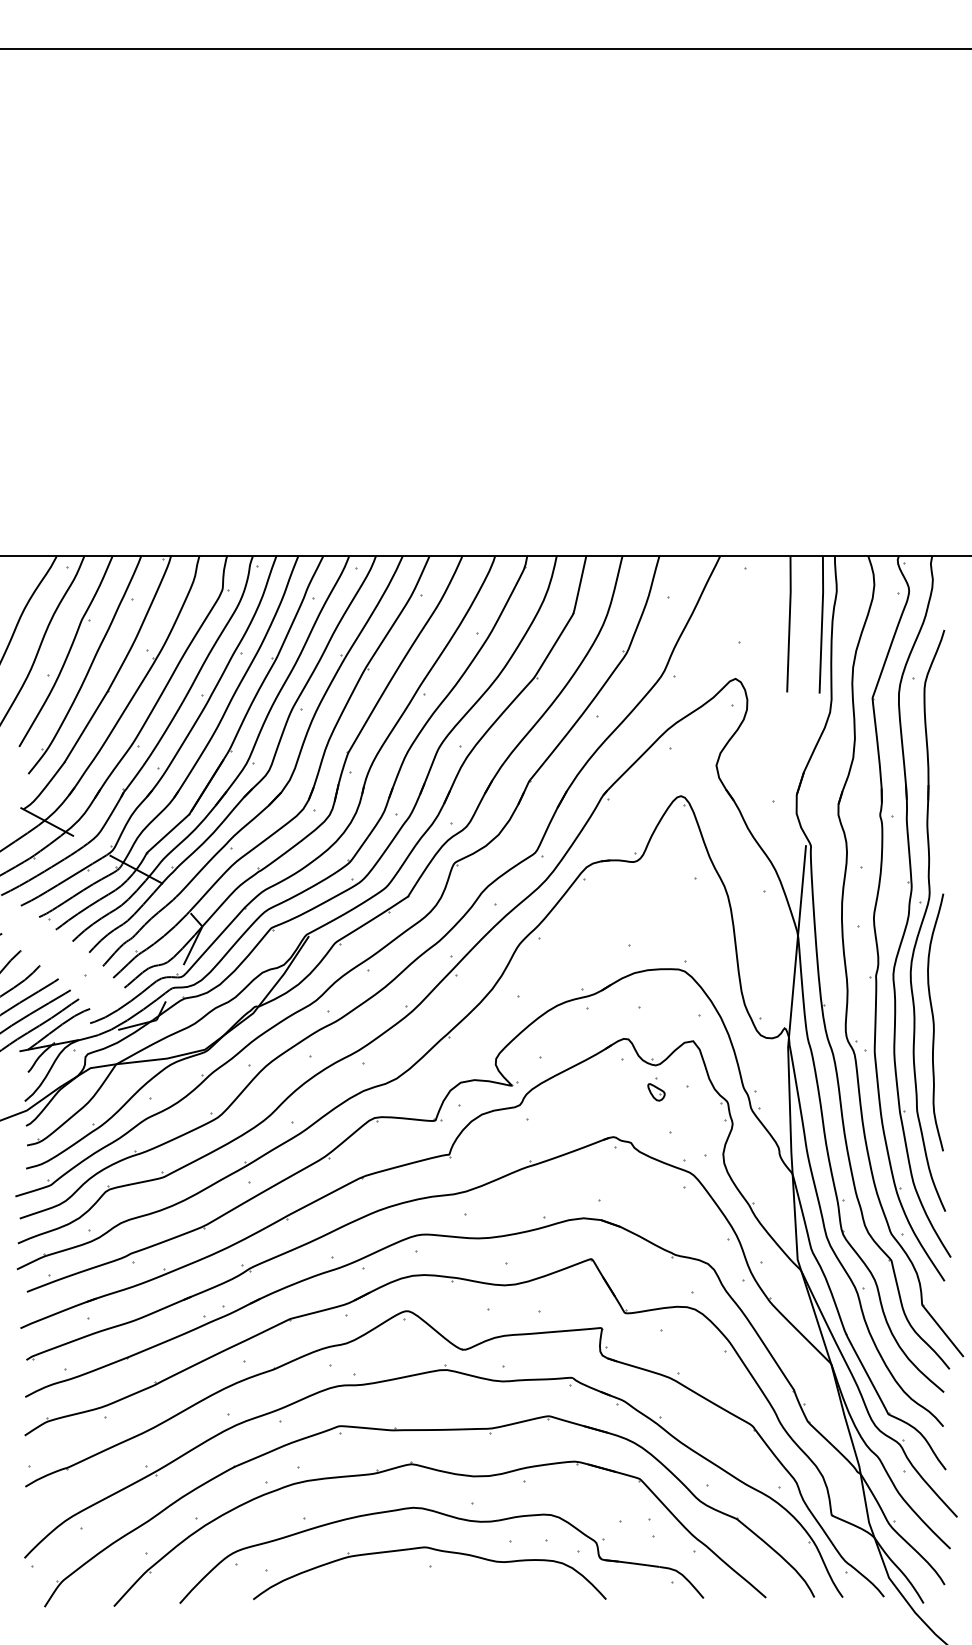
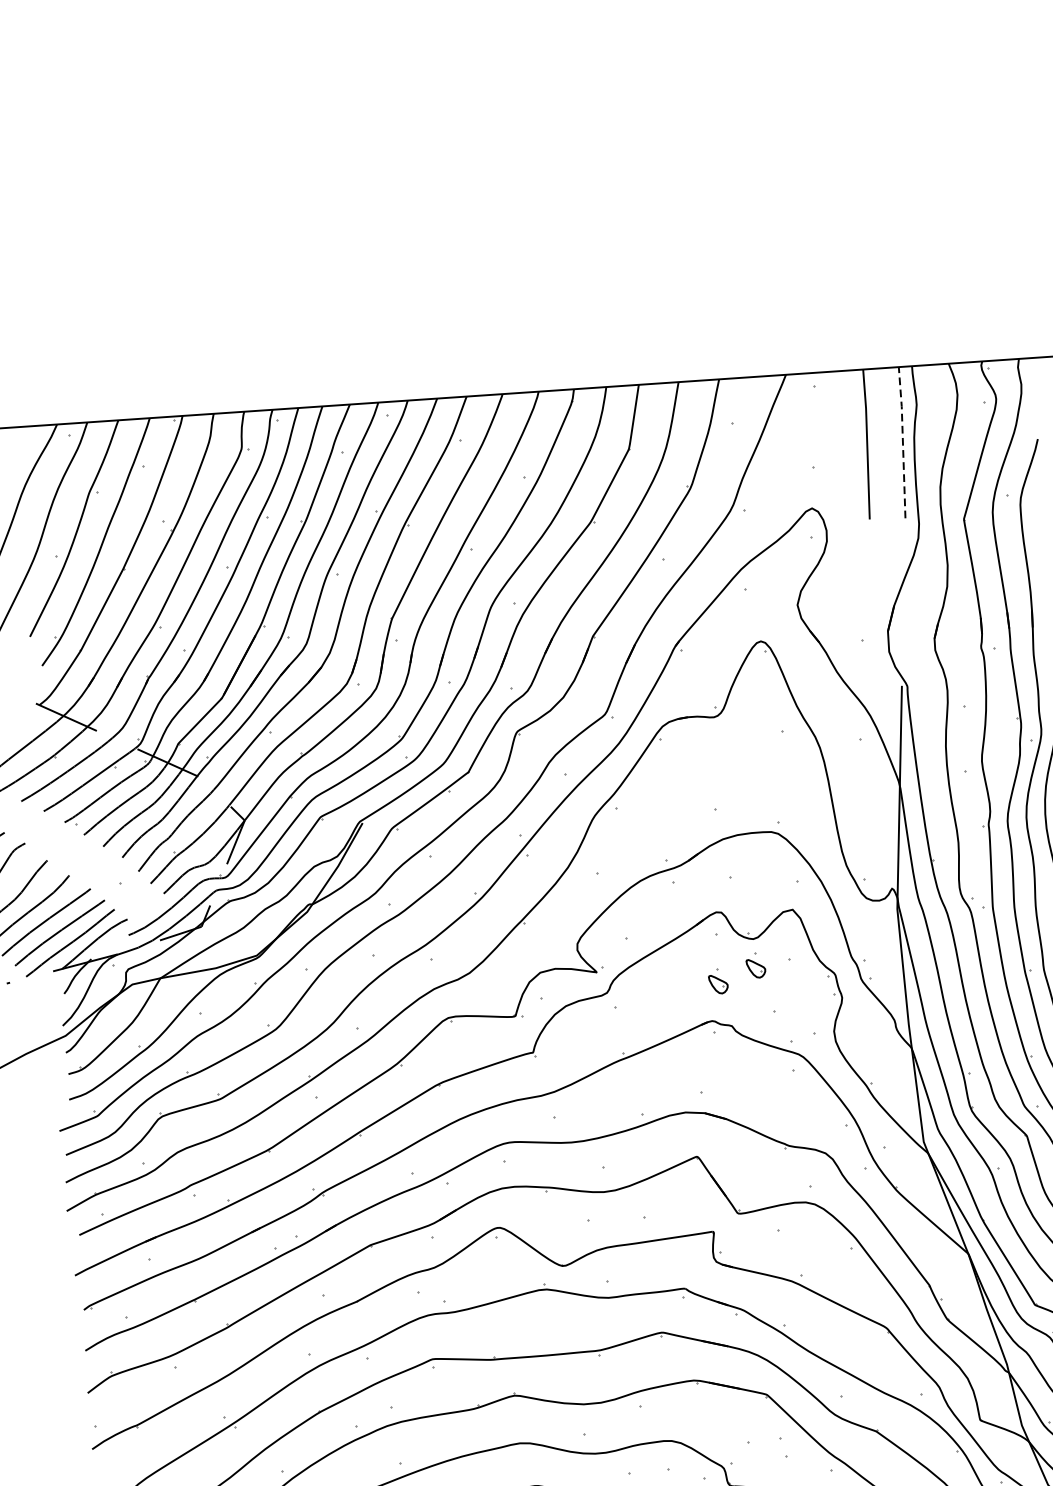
line: (822, 624) -> (903, 442), solid -> dashed
part: (621, 1101) -> (718, 981), added

